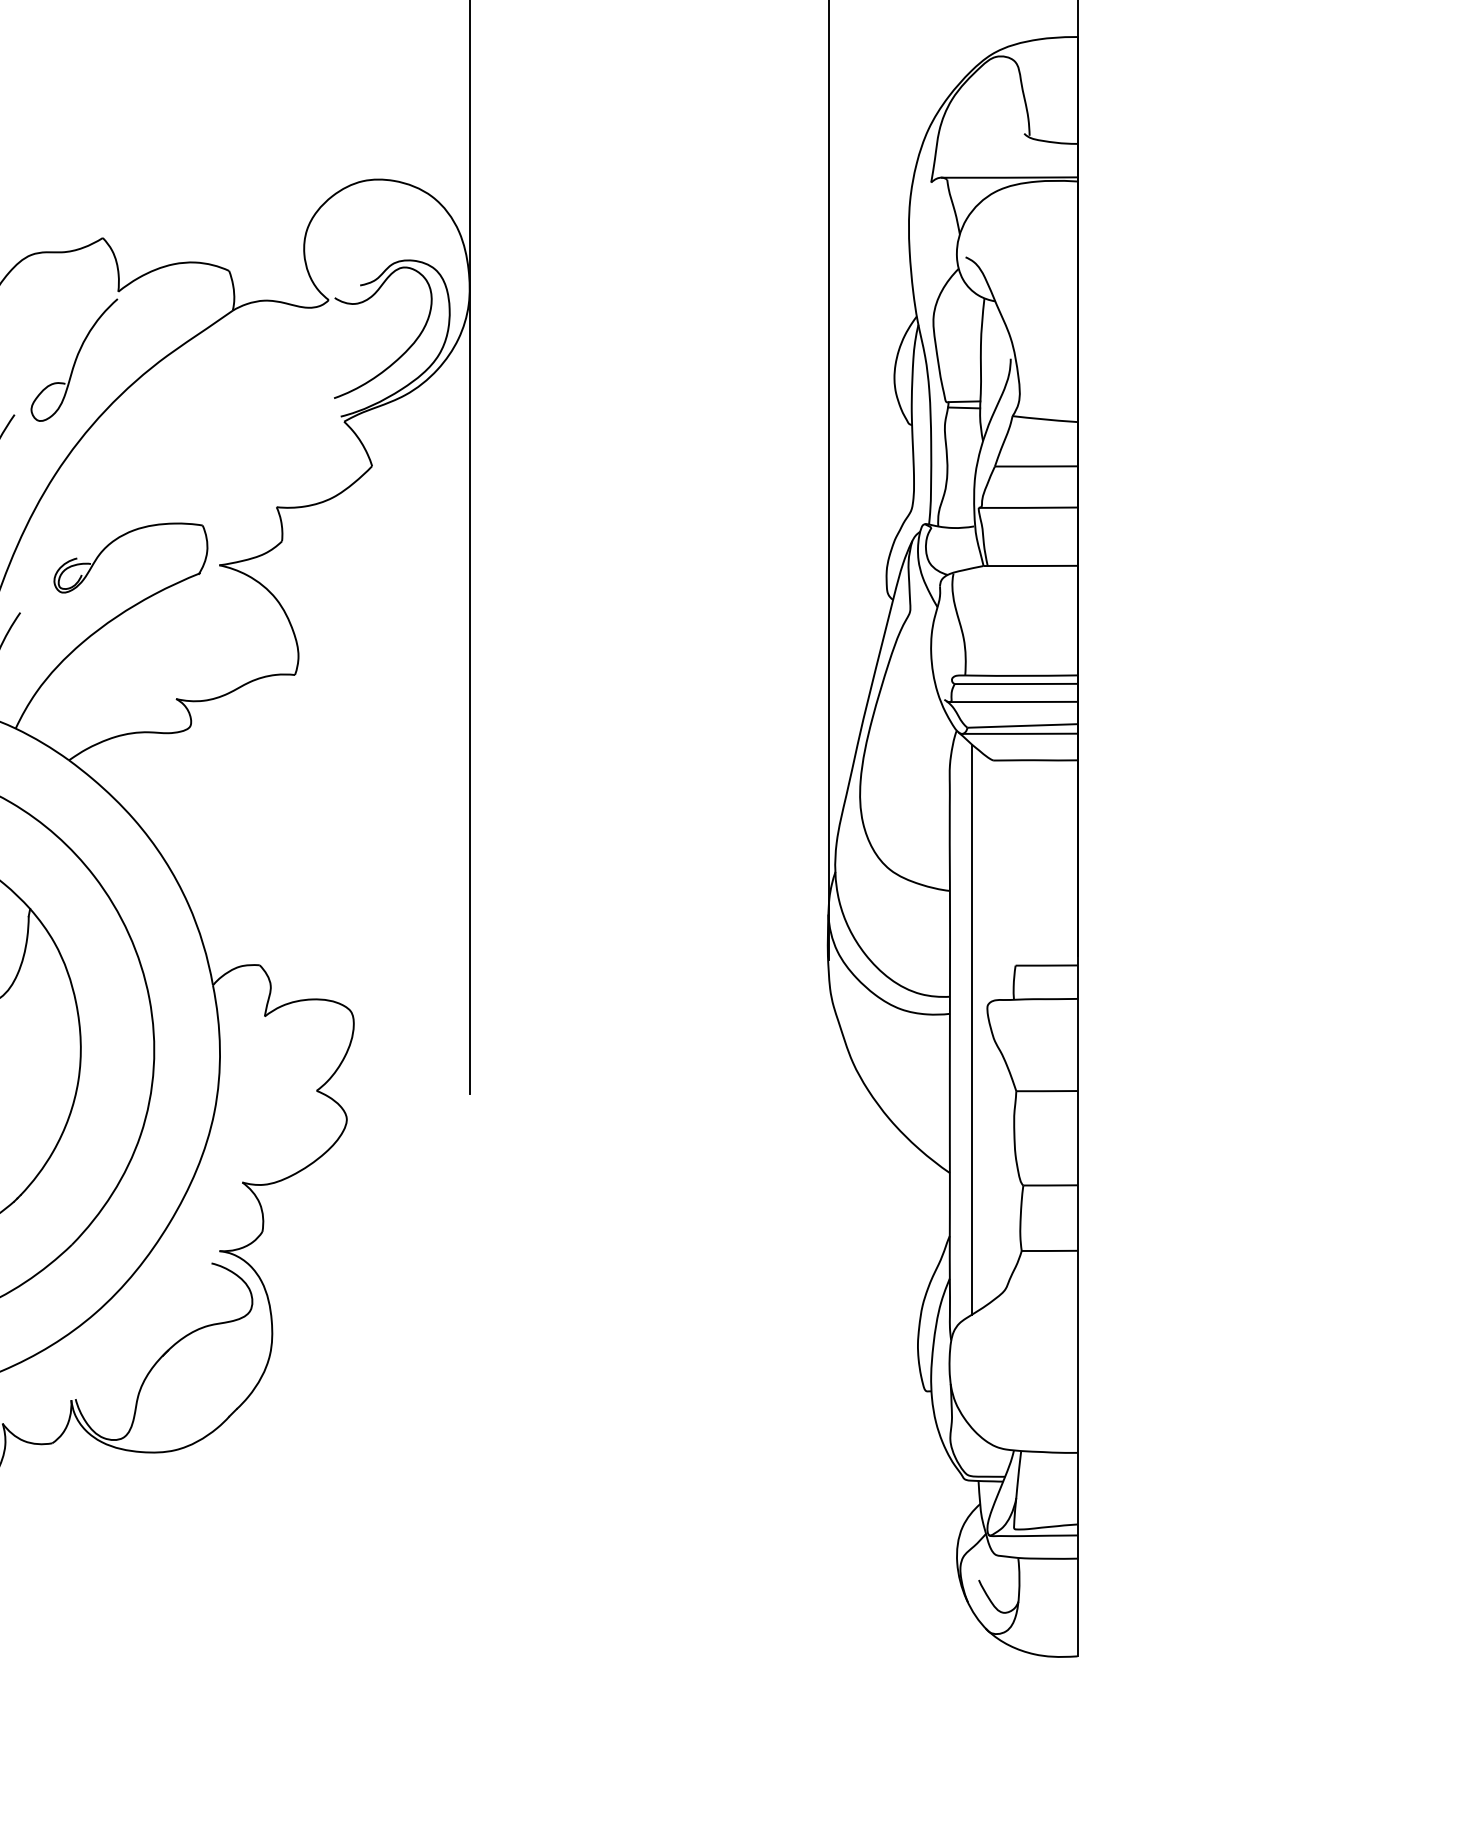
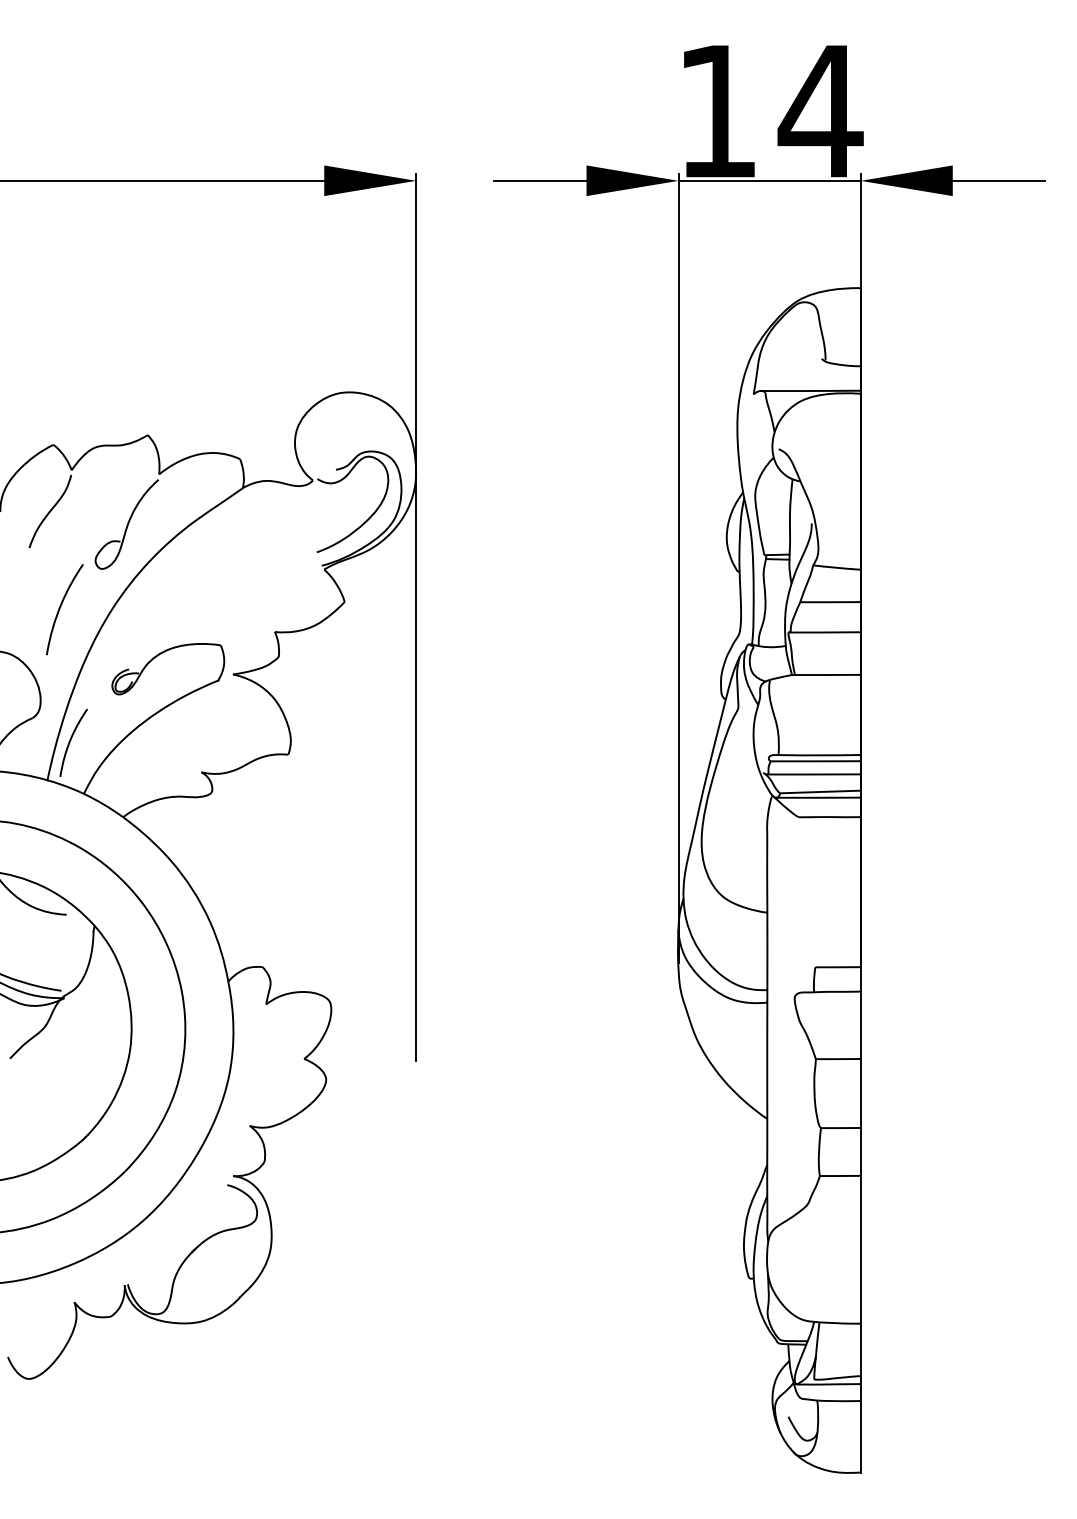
line: (972, 1028) -> (783, 1013), removed

